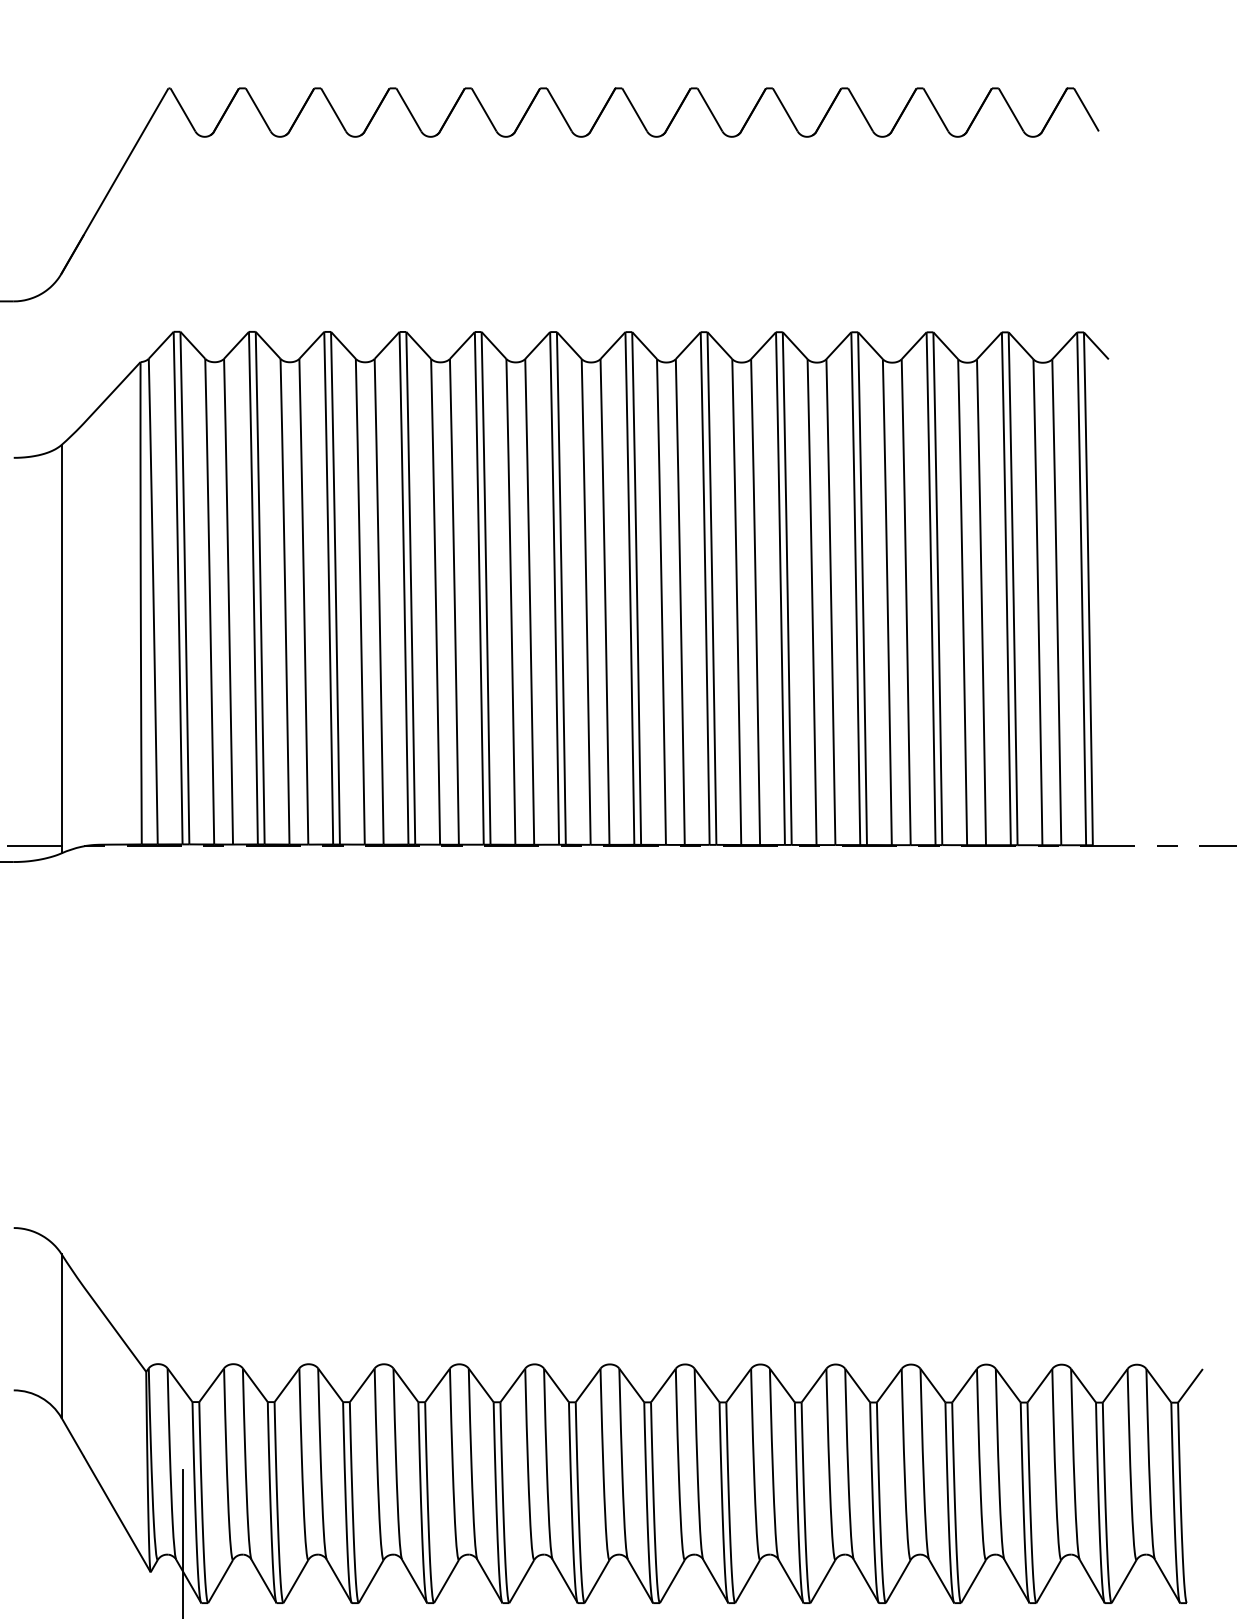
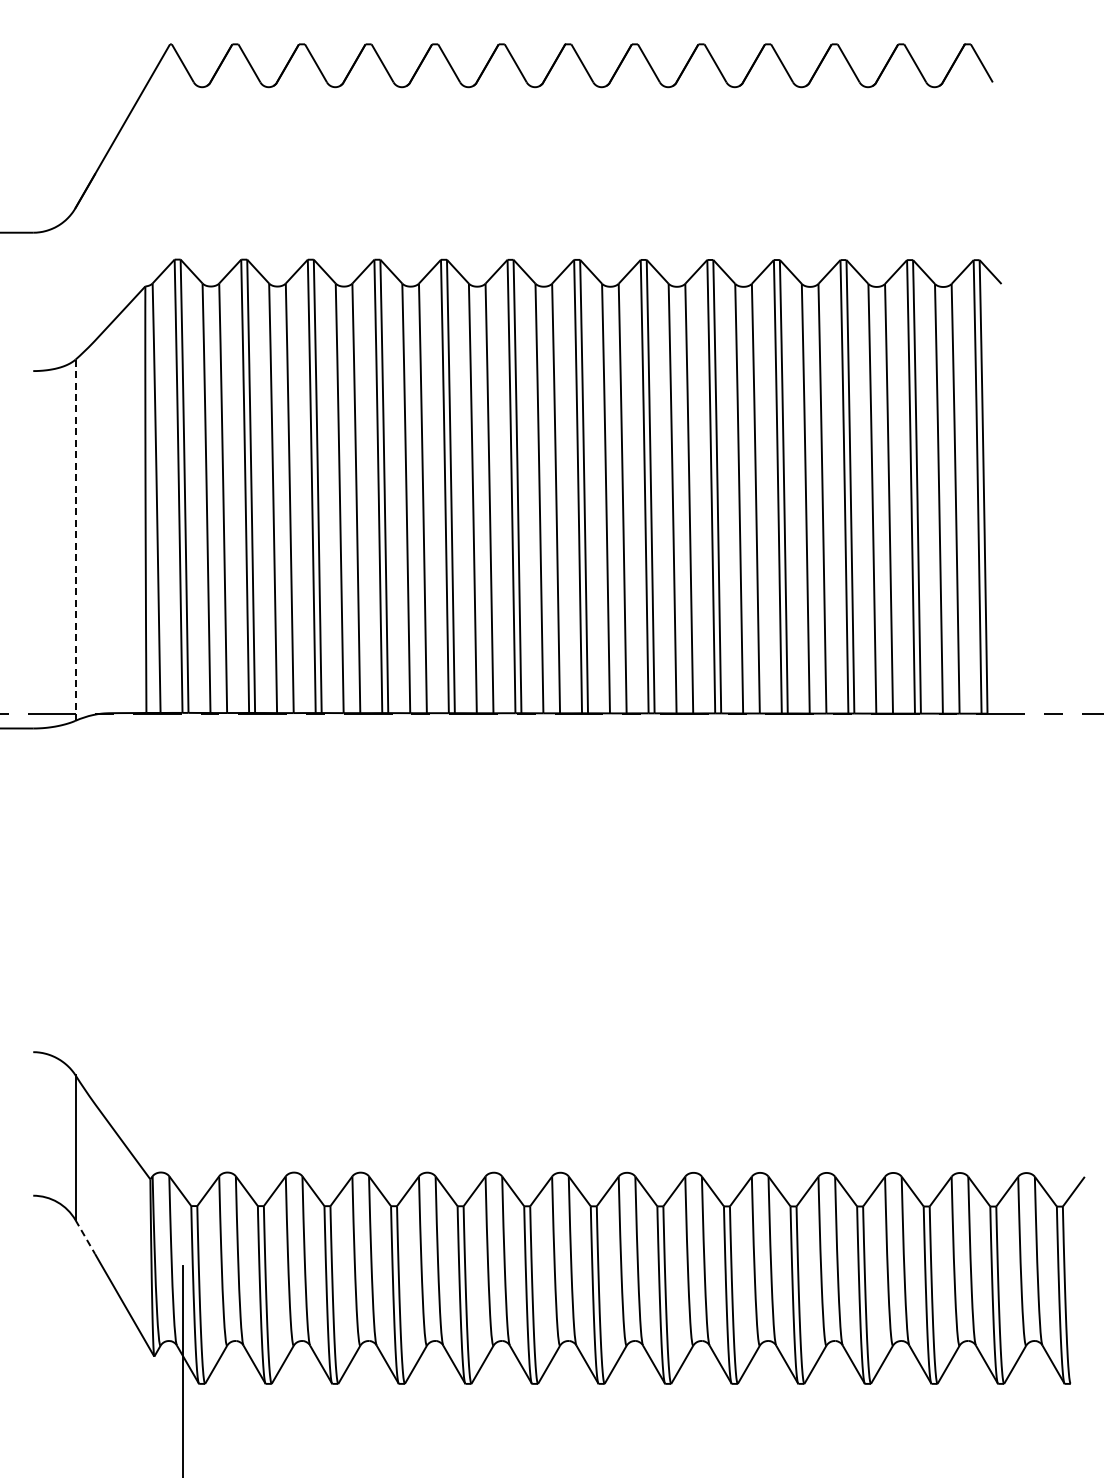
line: (61, 649) -> (75, 540), solid -> dashed
line: (72, 1437) -> (85, 1237), solid -> dashed

